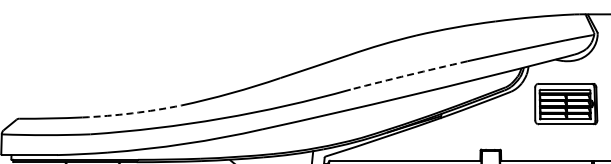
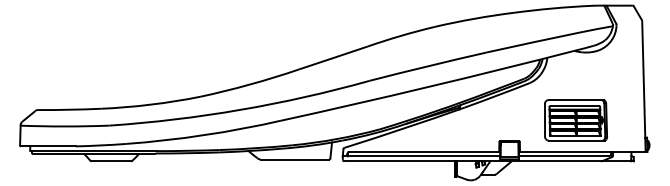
arc: (408, 75) -> (427, 66), dashed -> solid
part: (565, 104) -> (575, 120), moved
arc: (132, 113) -> (151, 104), dashed -> solid

